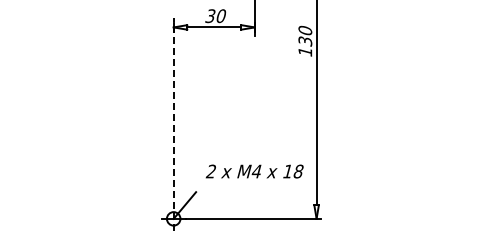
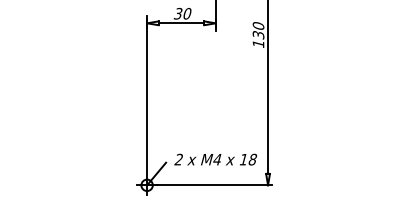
line: (173, 124) -> (146, 105), dashed -> solid
text: (254, 171) -> (215, 159), moved

